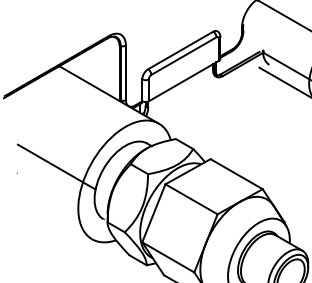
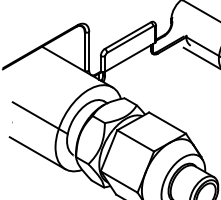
line: (52, 217) -> (37, 153), added

